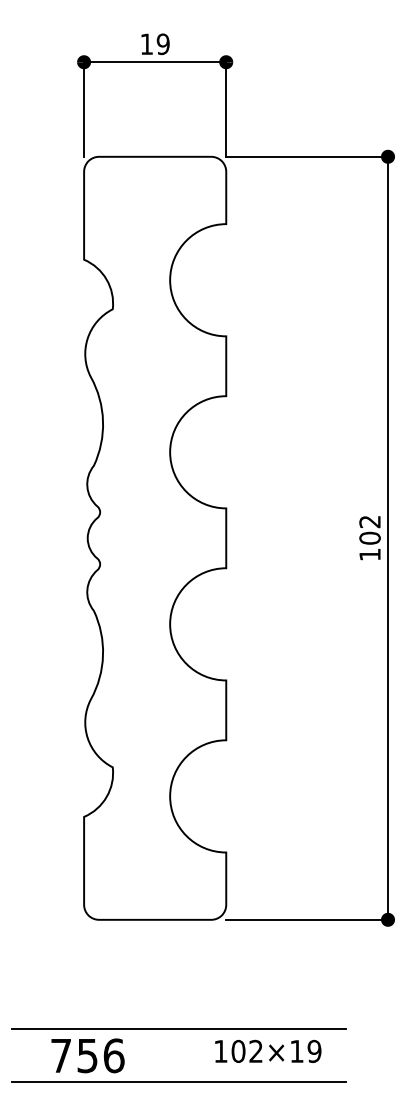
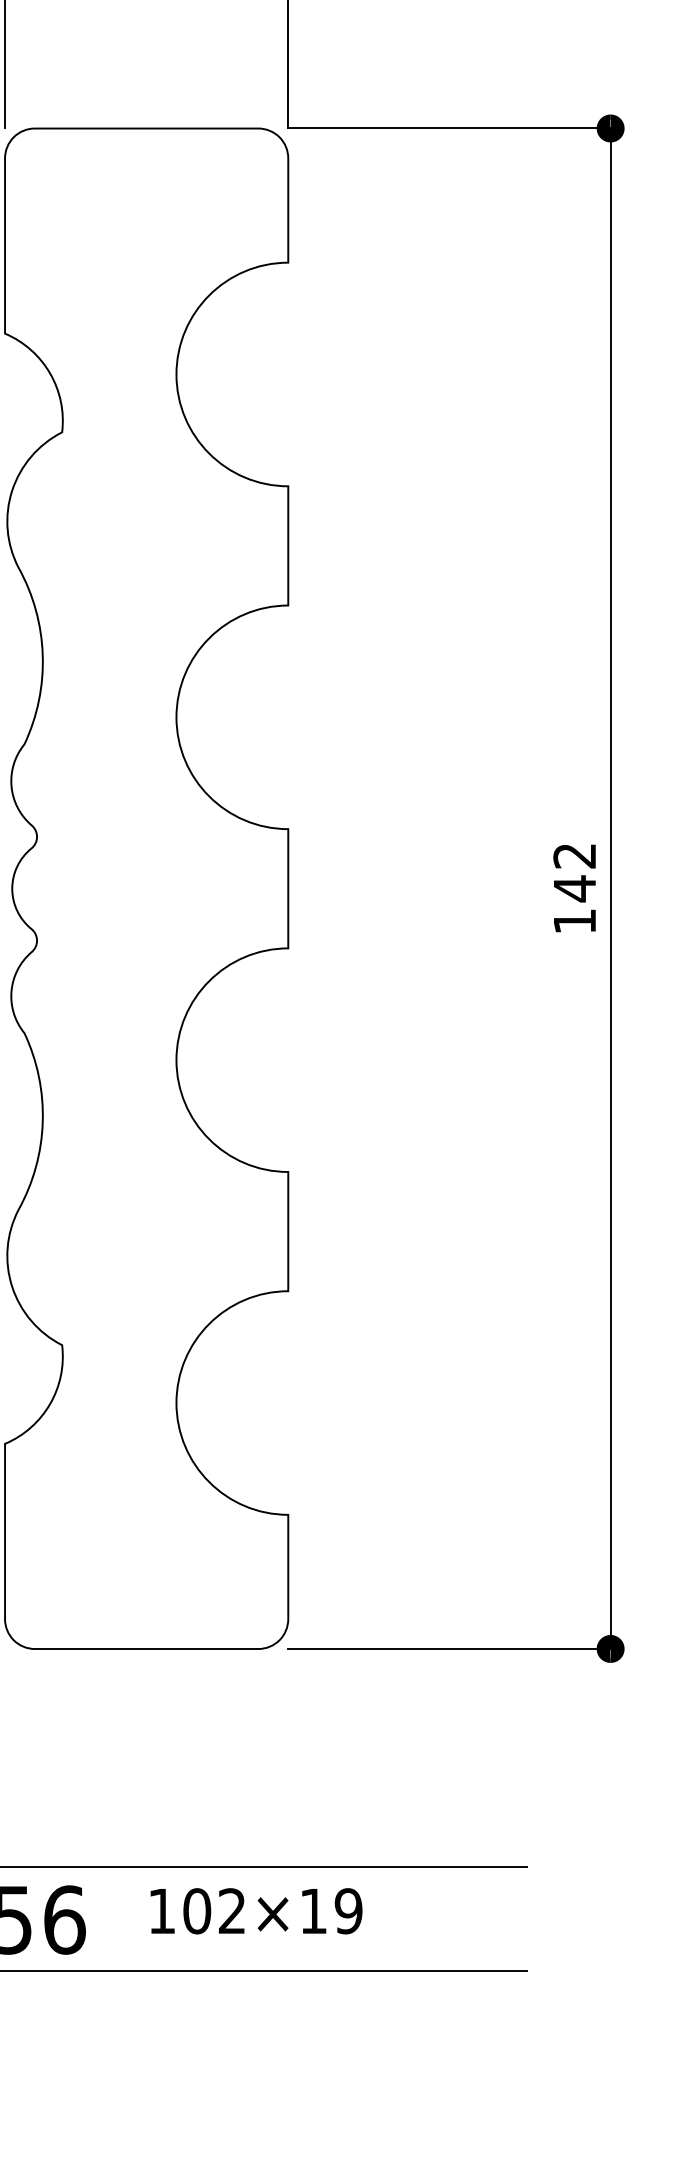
text: (369, 538) -> (573, 889), 102 -> 142
text: (268, 1050) -> (256, 1909), moved

